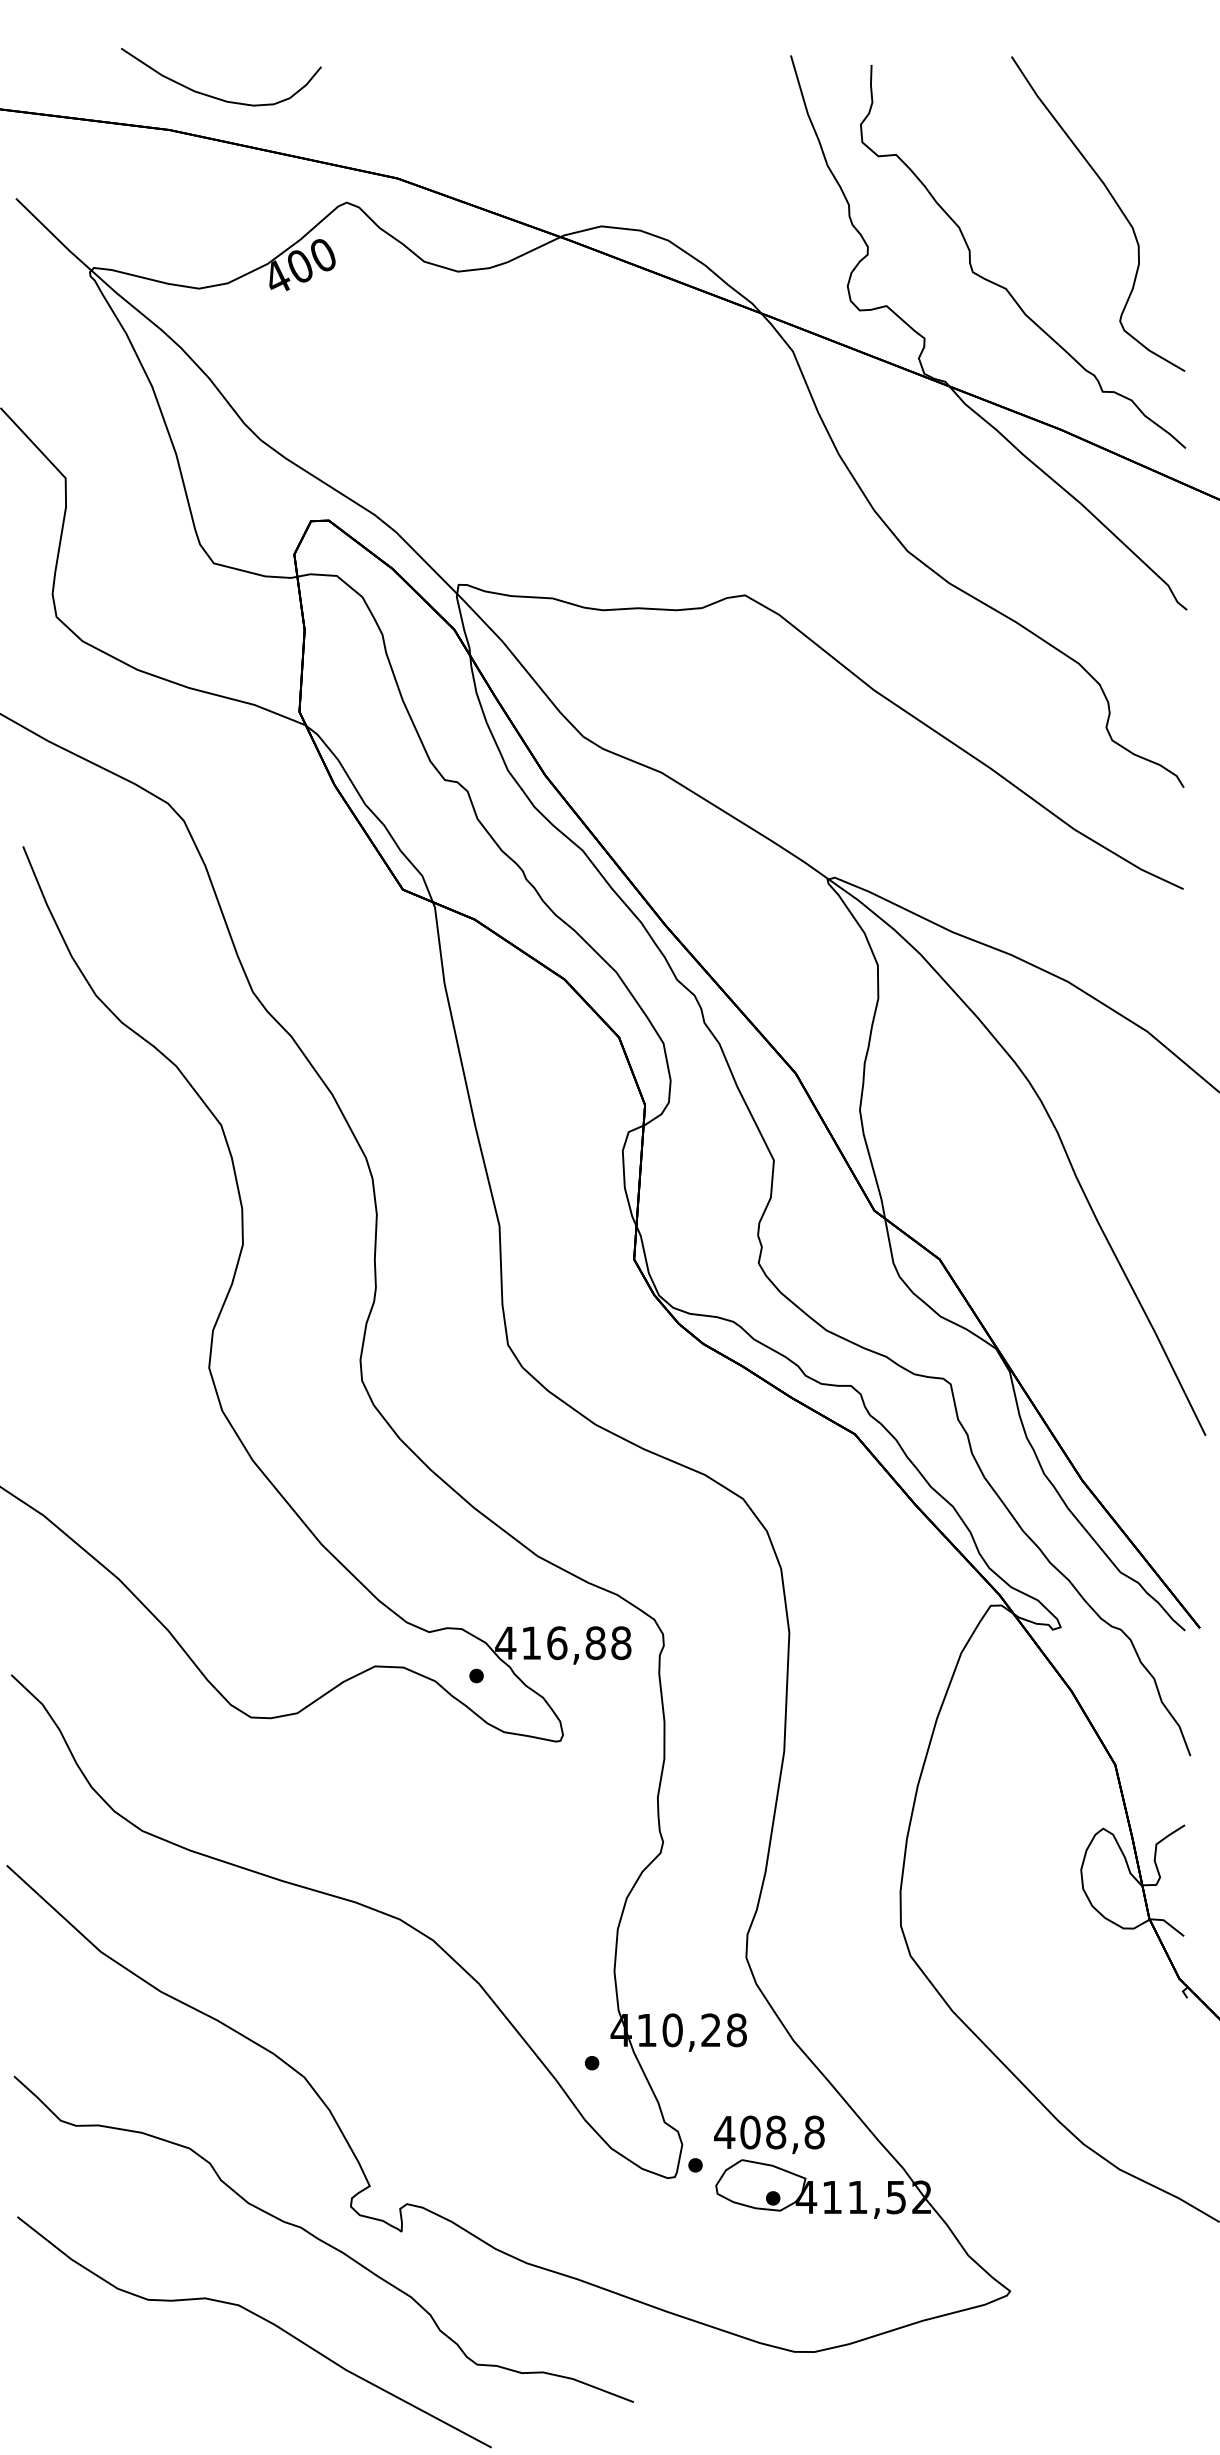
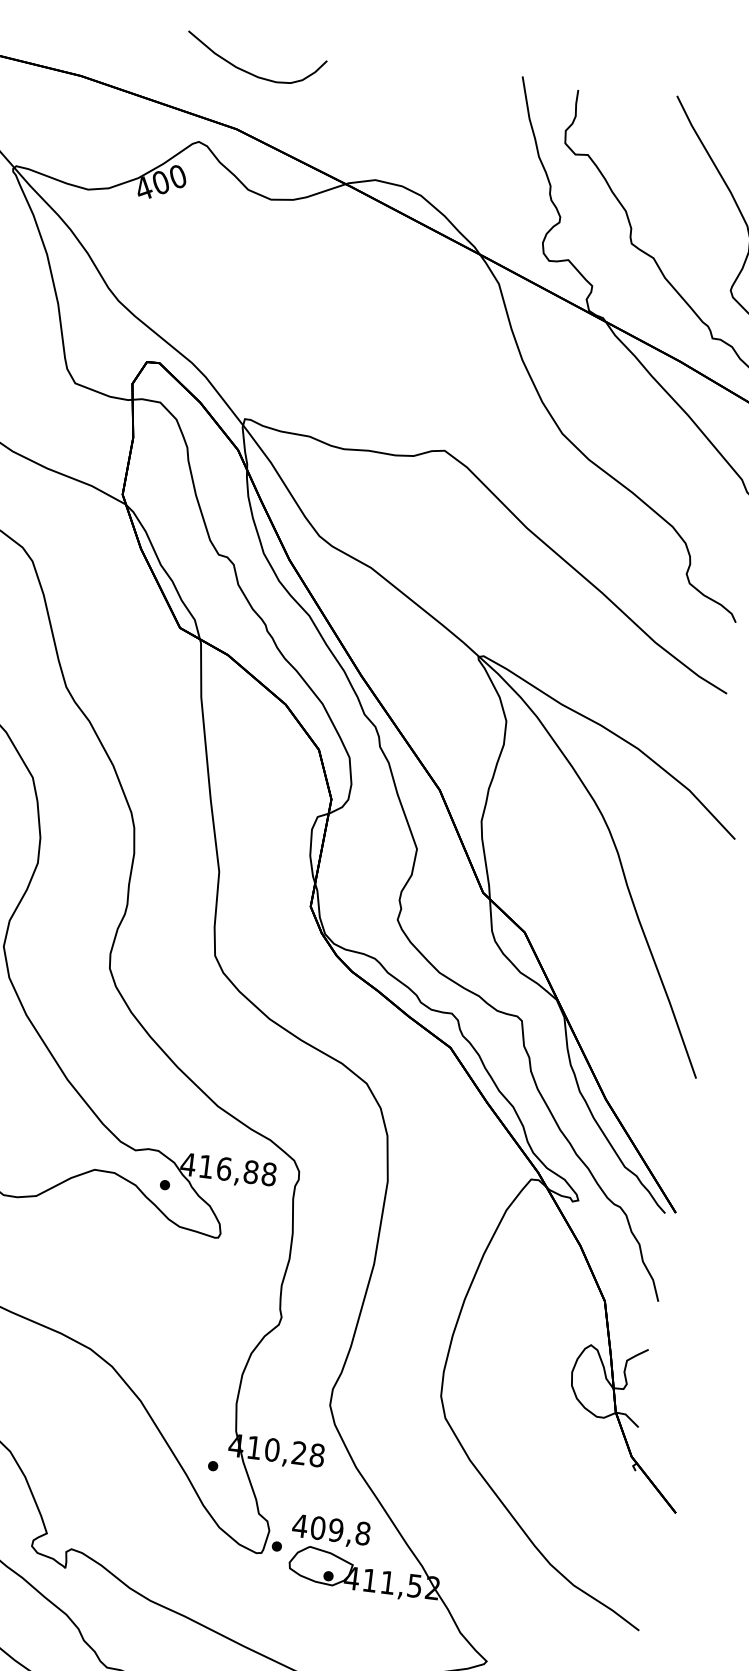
curve: (214, 96) -> (249, 72), moved
text: (776, 2132) -> (336, 1530), 408,8 -> 409,8

